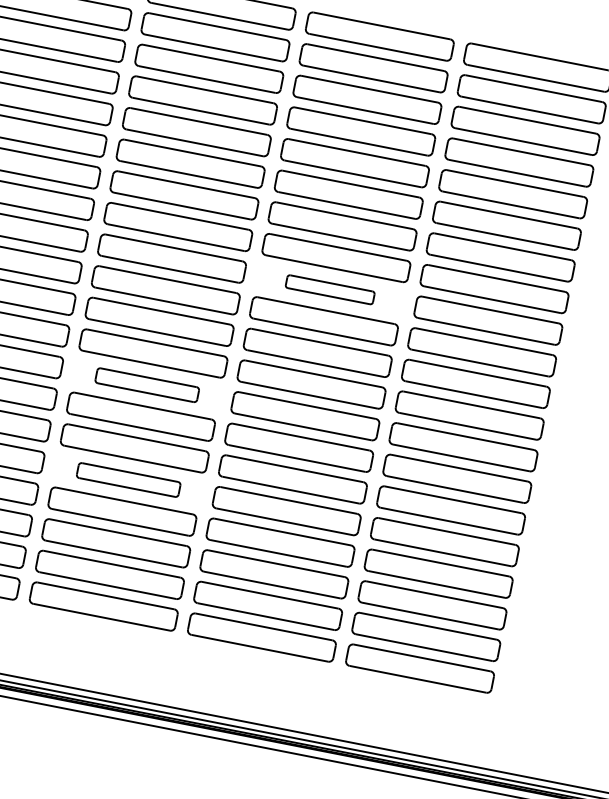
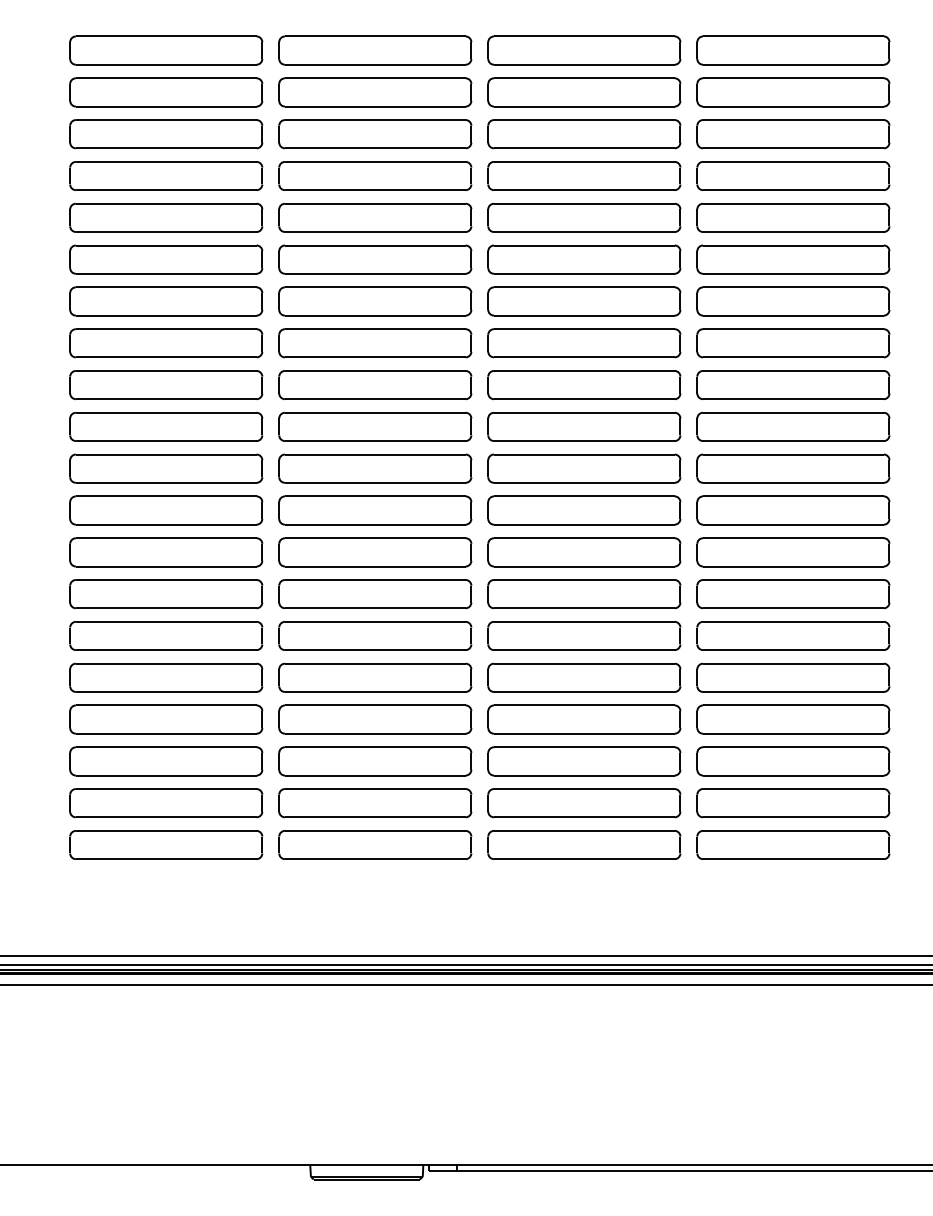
part: (330, 290) -> (584, 385), size x1.67
part: (147, 385) -> (375, 552), size x1.43
part: (128, 479) -> (375, 677), size x1.43

